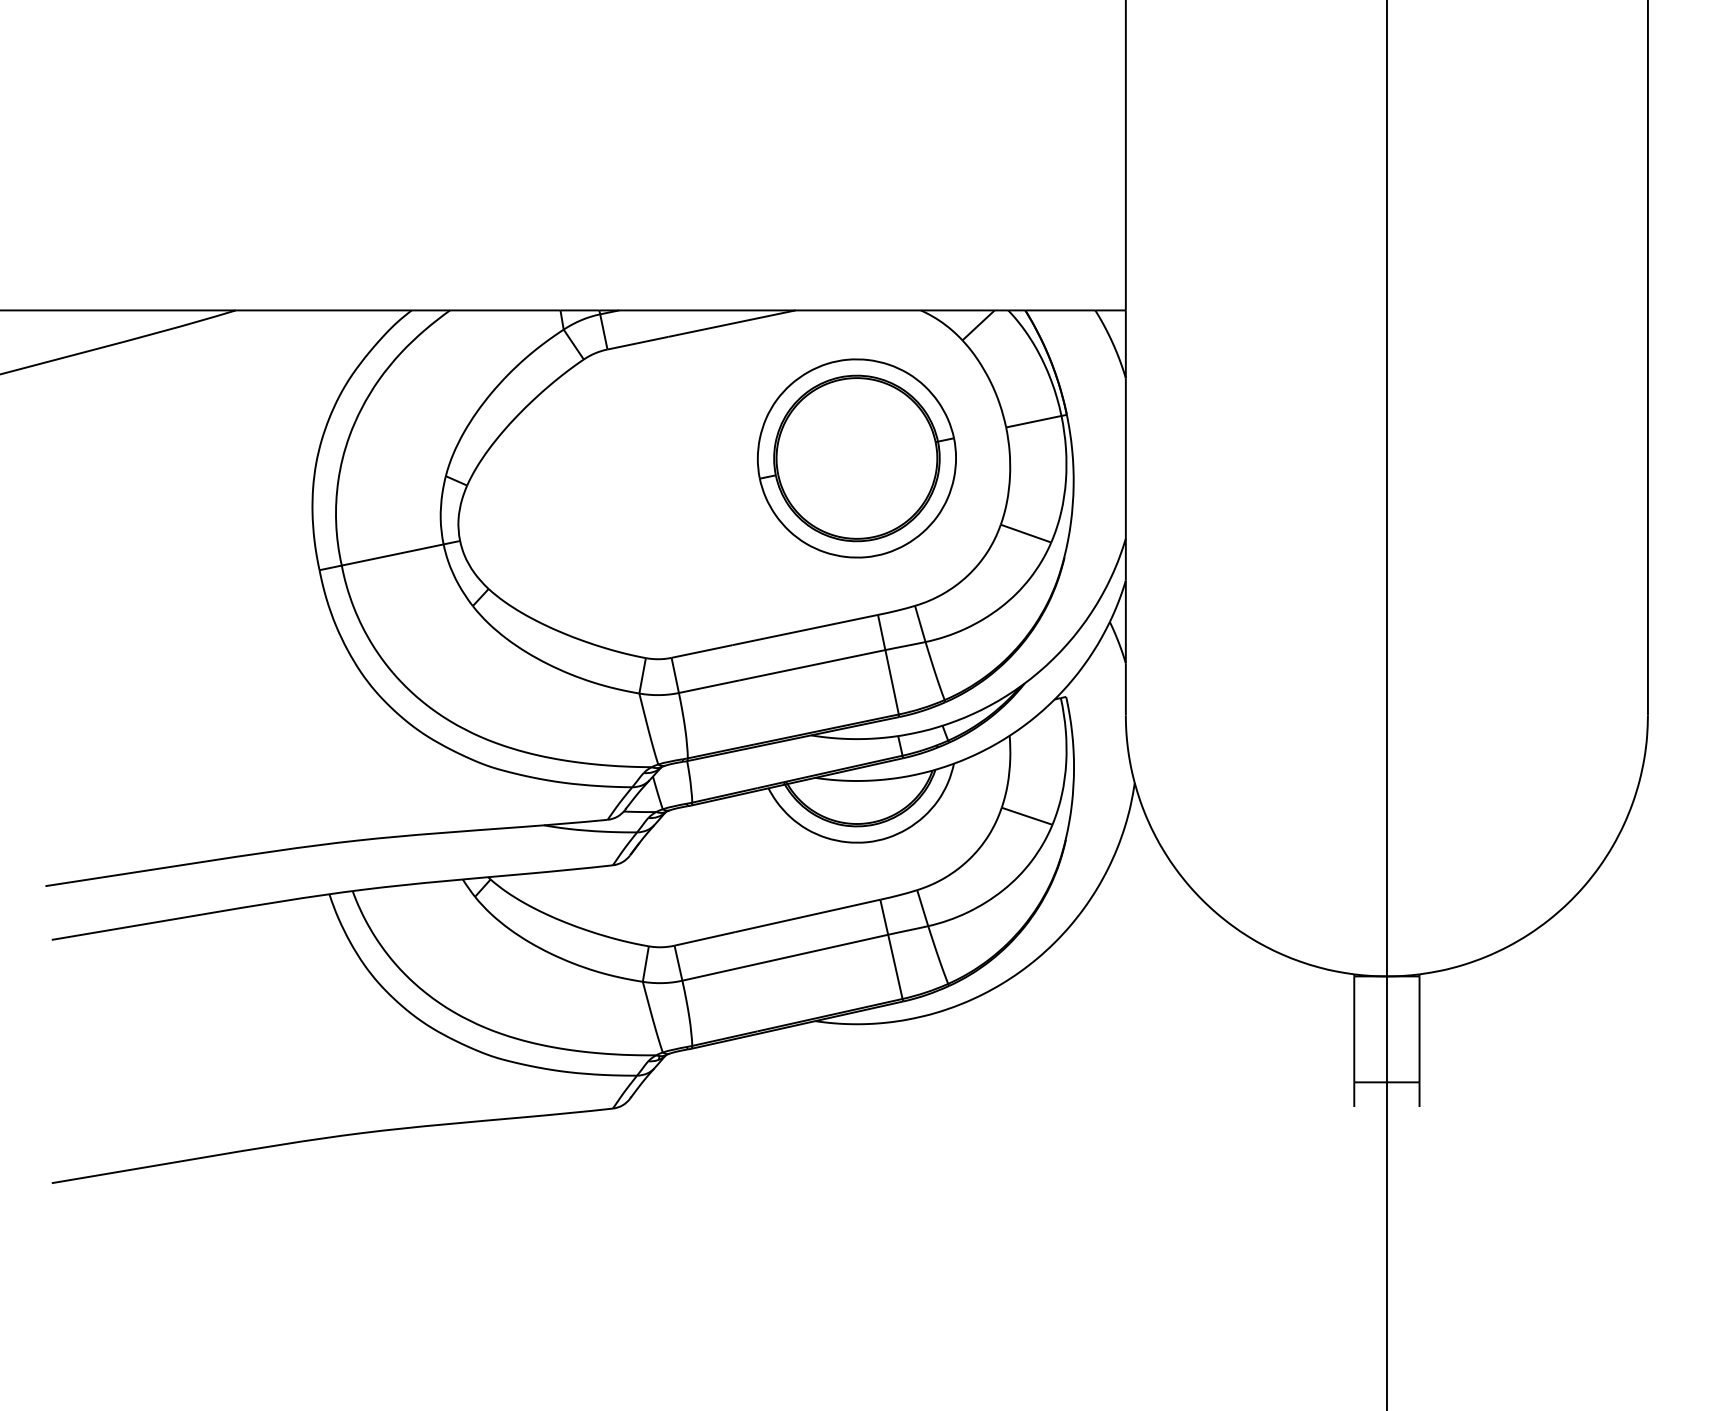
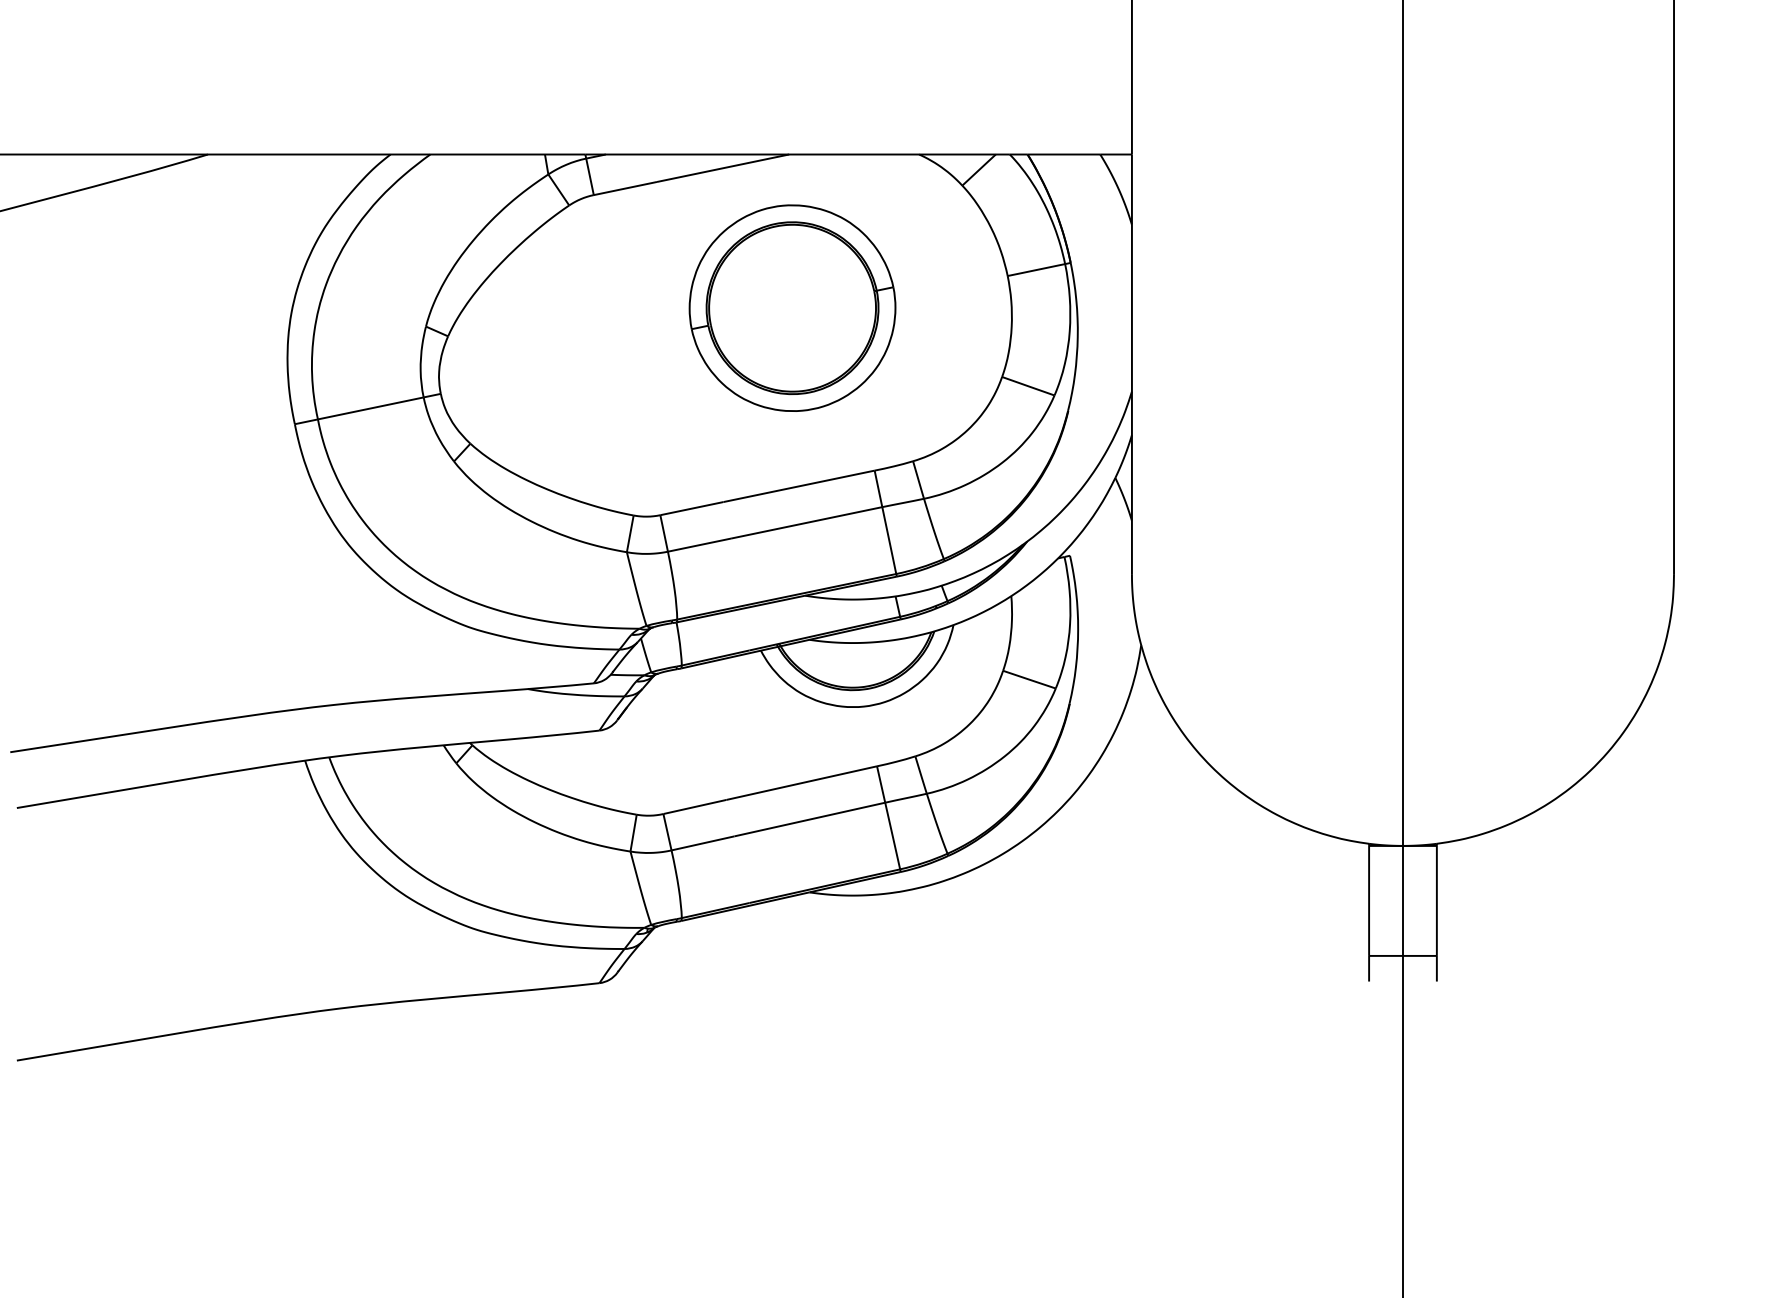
part: (856, 458) -> (792, 308), moved

